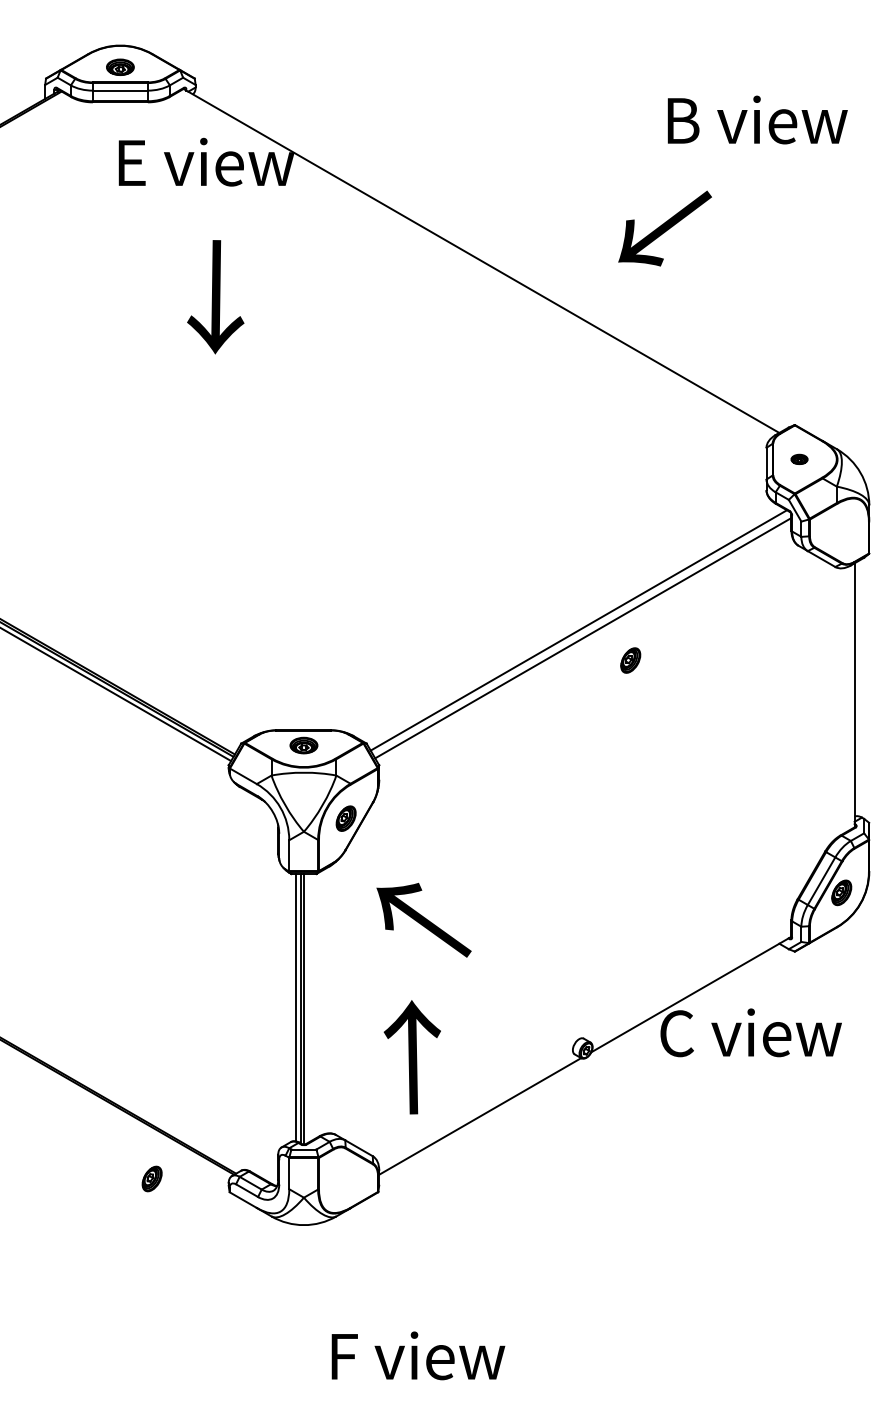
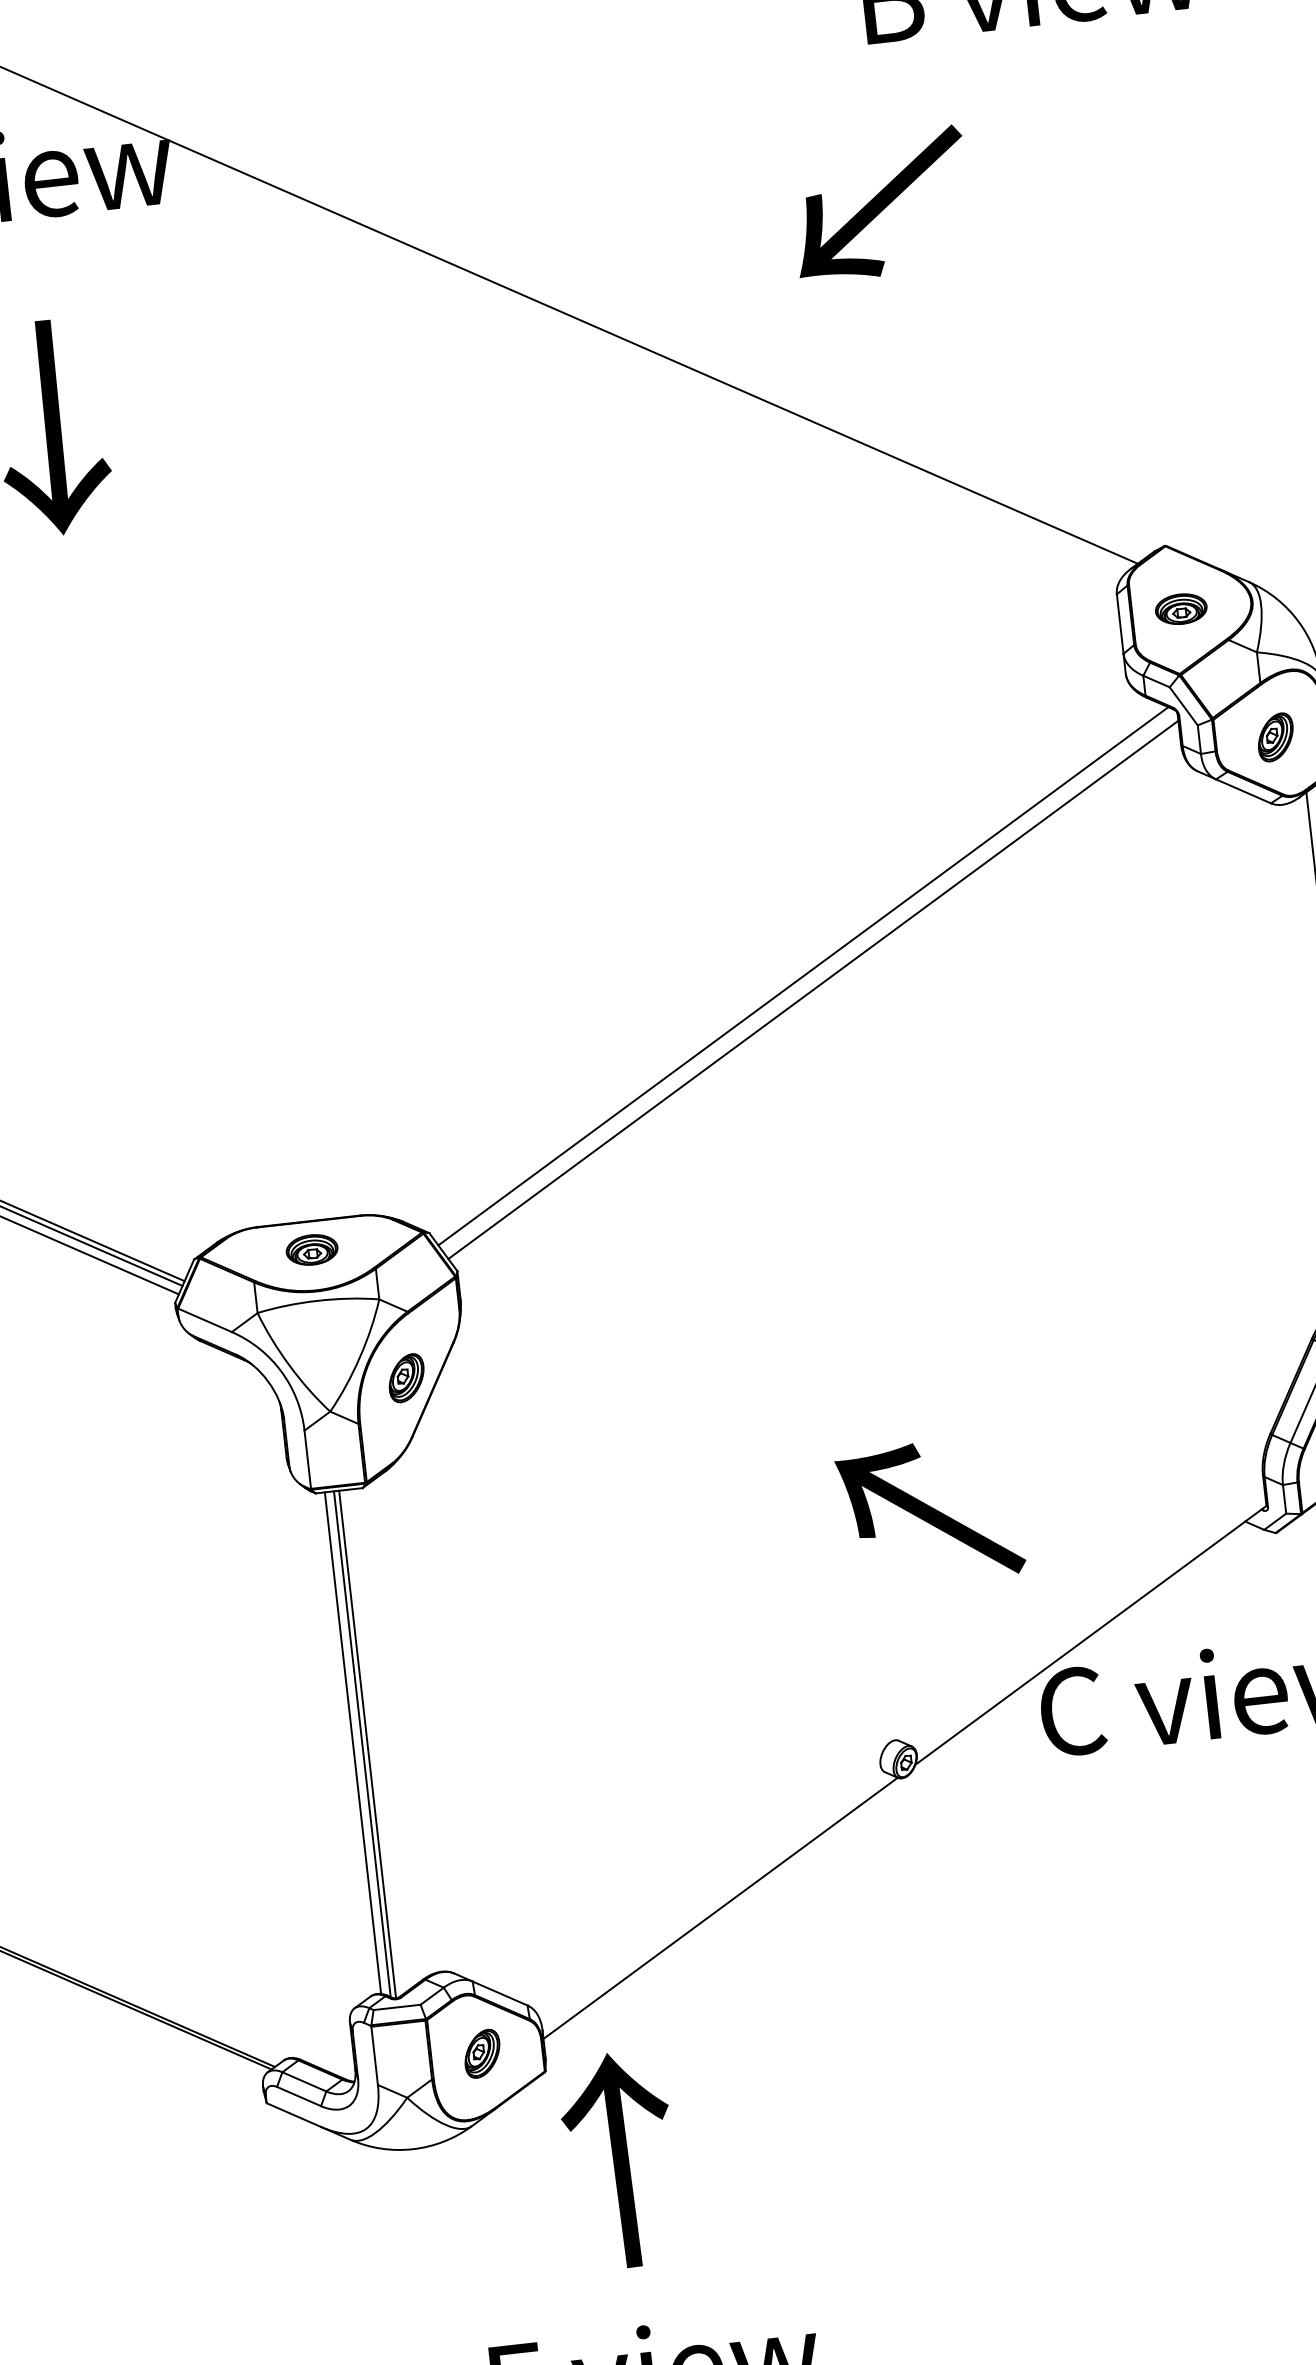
part: (799, 459) -> (1181, 609), size x1.67
part: (630, 660) -> (1275, 737), moved
text: (423, 919) -> (929, 1511), moved
text: (411, 1057) -> (618, 2161), moved
part: (151, 1178) -> (481, 2053), moved

